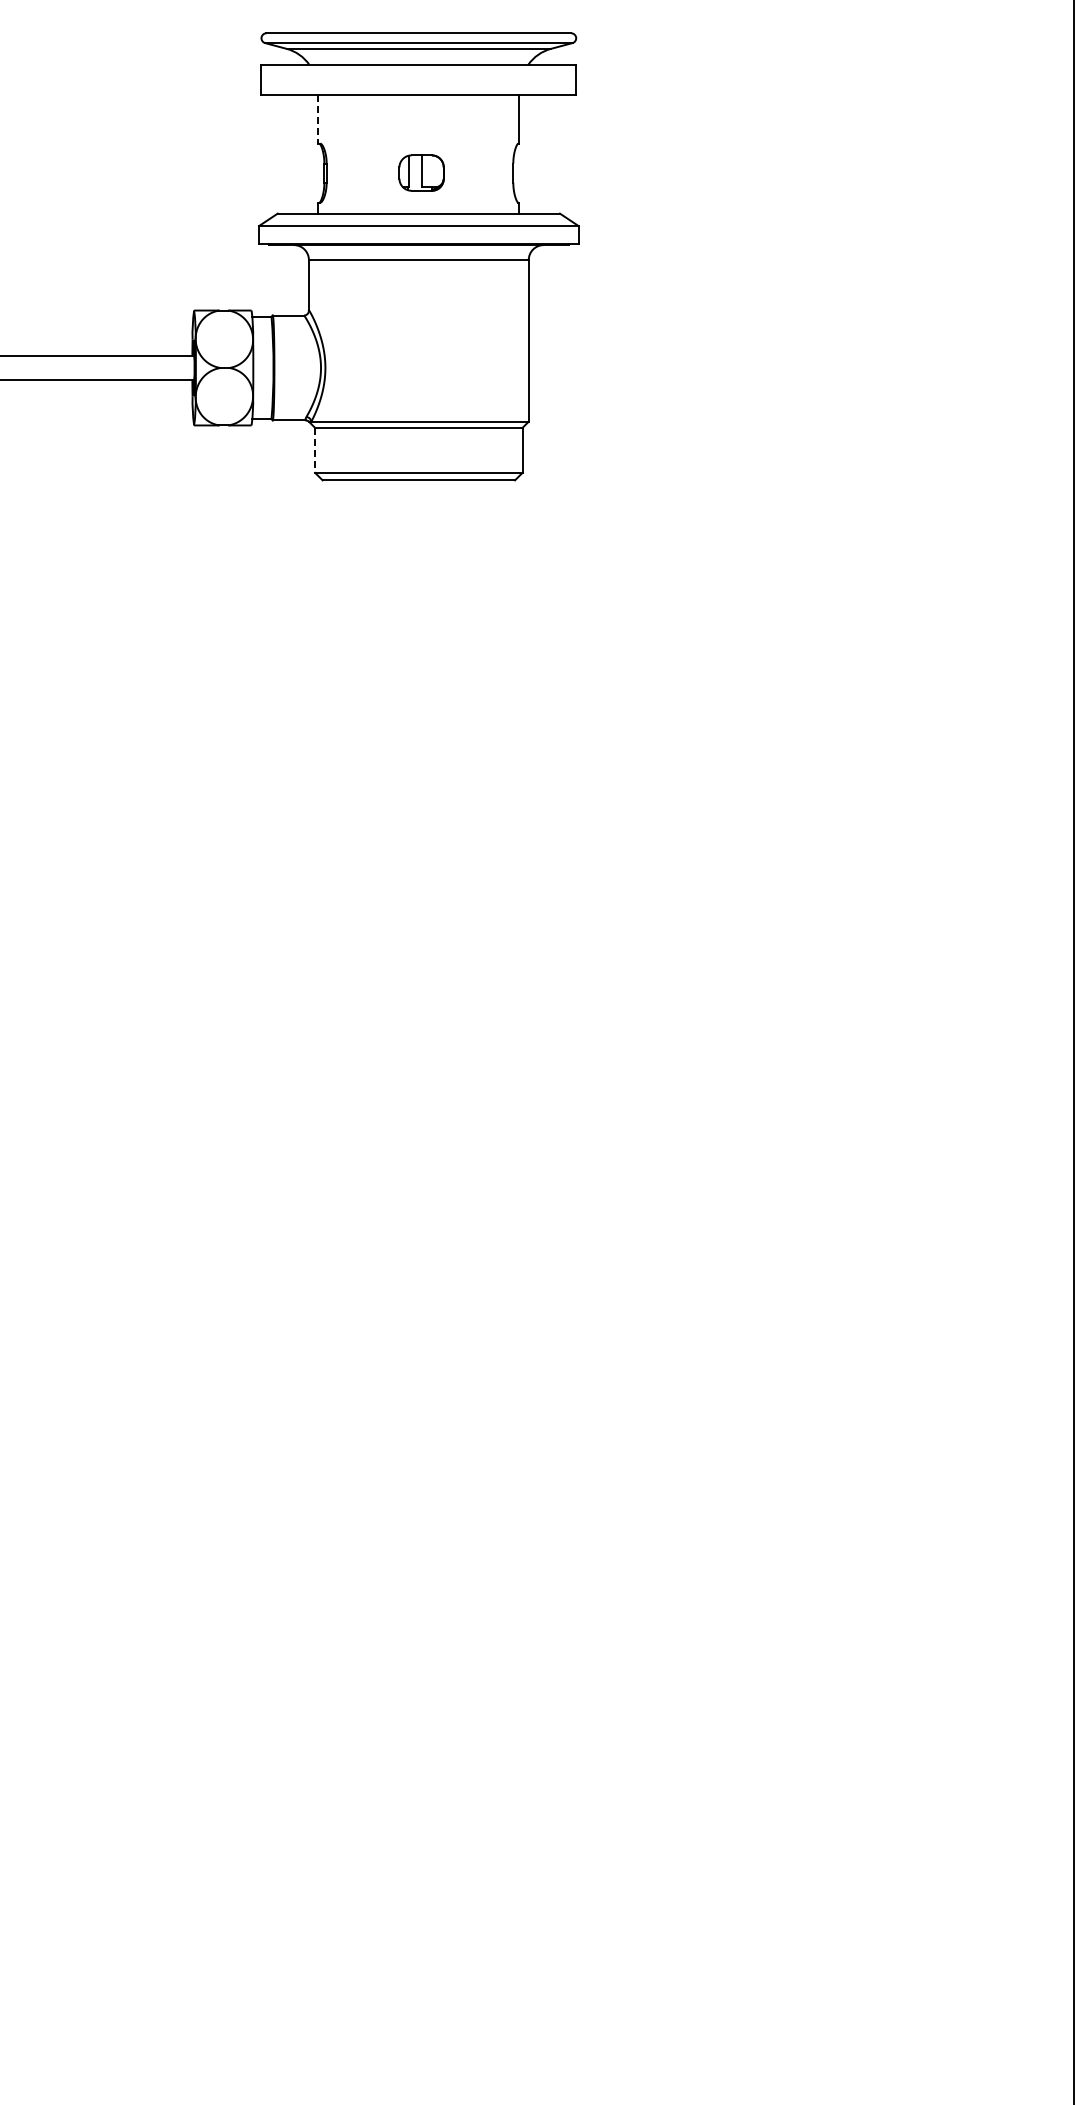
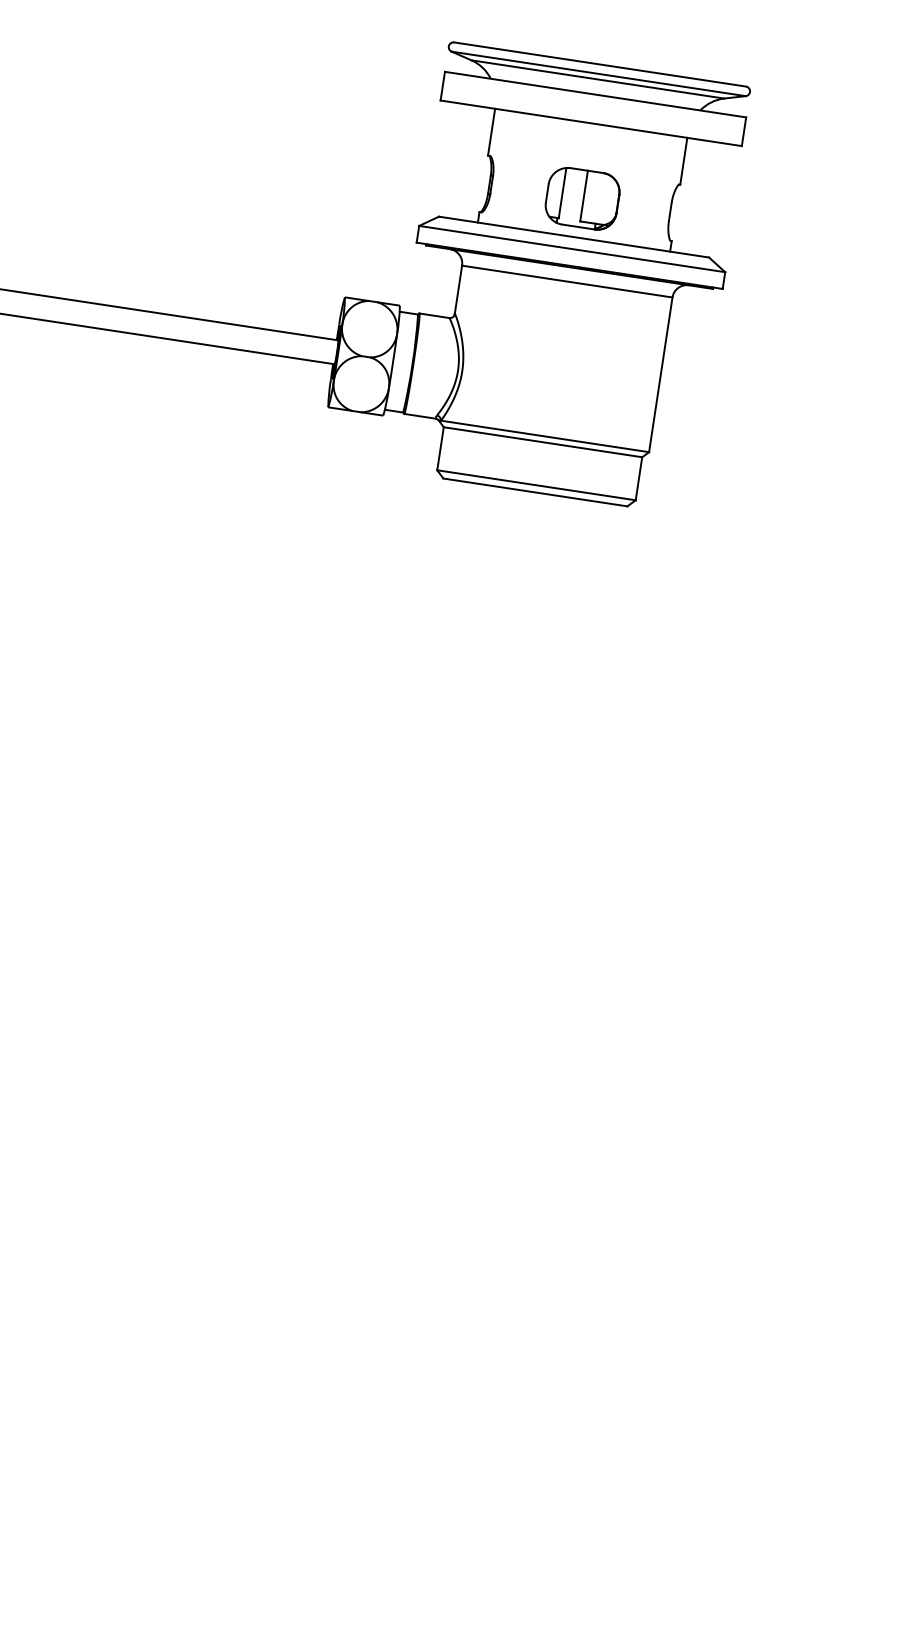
line: (318, 119) -> (491, 132), dashed -> solid
part: (421, 172) -> (582, 198), size x1.67
line: (315, 450) -> (440, 448), dashed -> solid

